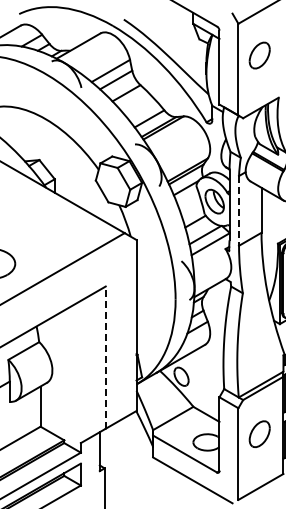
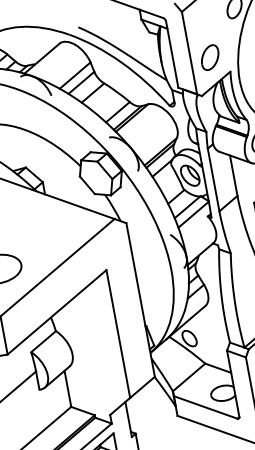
part: (259, 55) -> (209, 57), moved
line: (239, 210) -> (213, 179), dashed -> solid
line: (105, 357) -> (118, 333), dashed -> solid

